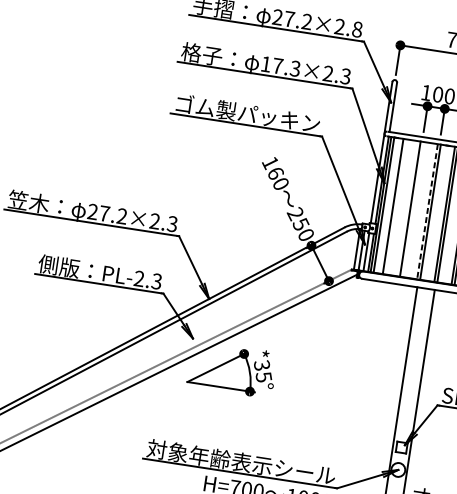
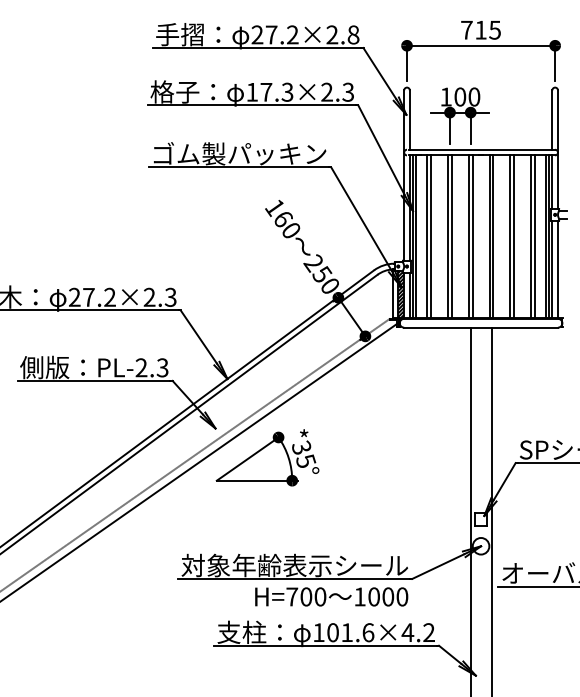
line: (396, 206) -> (431, 236), added
line: (413, 209) -> (451, 236), added
line: (427, 212) -> (468, 237), dashed -> solid
hatch: (364, 250) -> (401, 294), added

